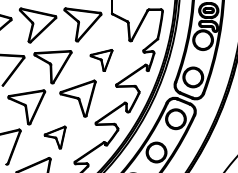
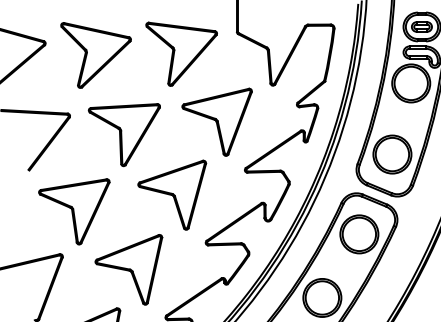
part: (101, 60) -> (217, 122), size x1.67
part: (54, 137) -> (127, 269), size x1.67

